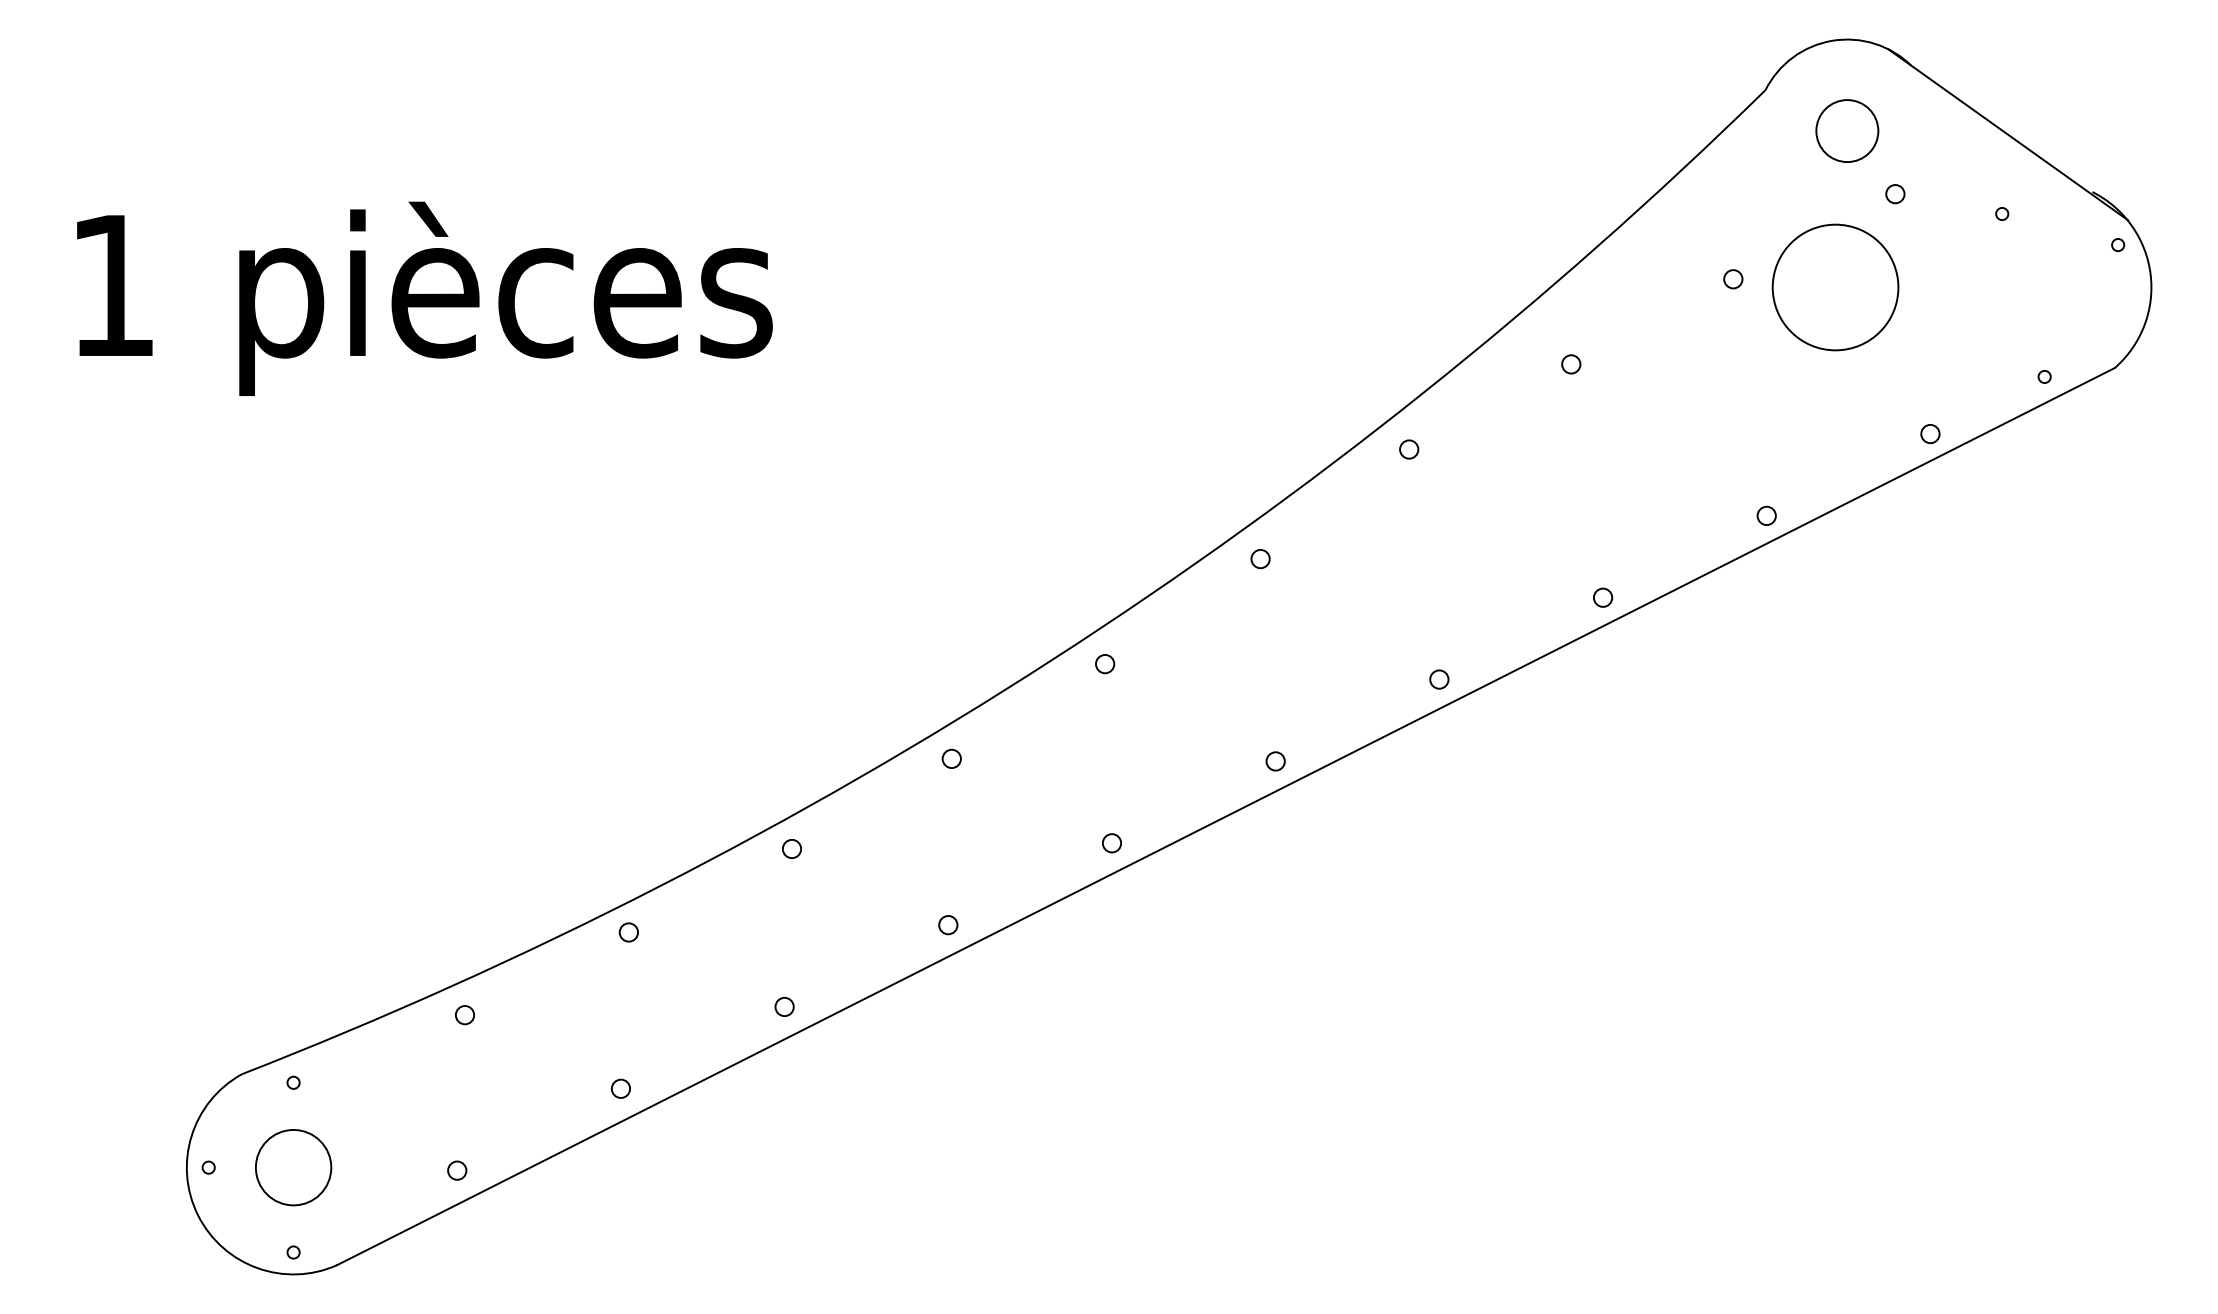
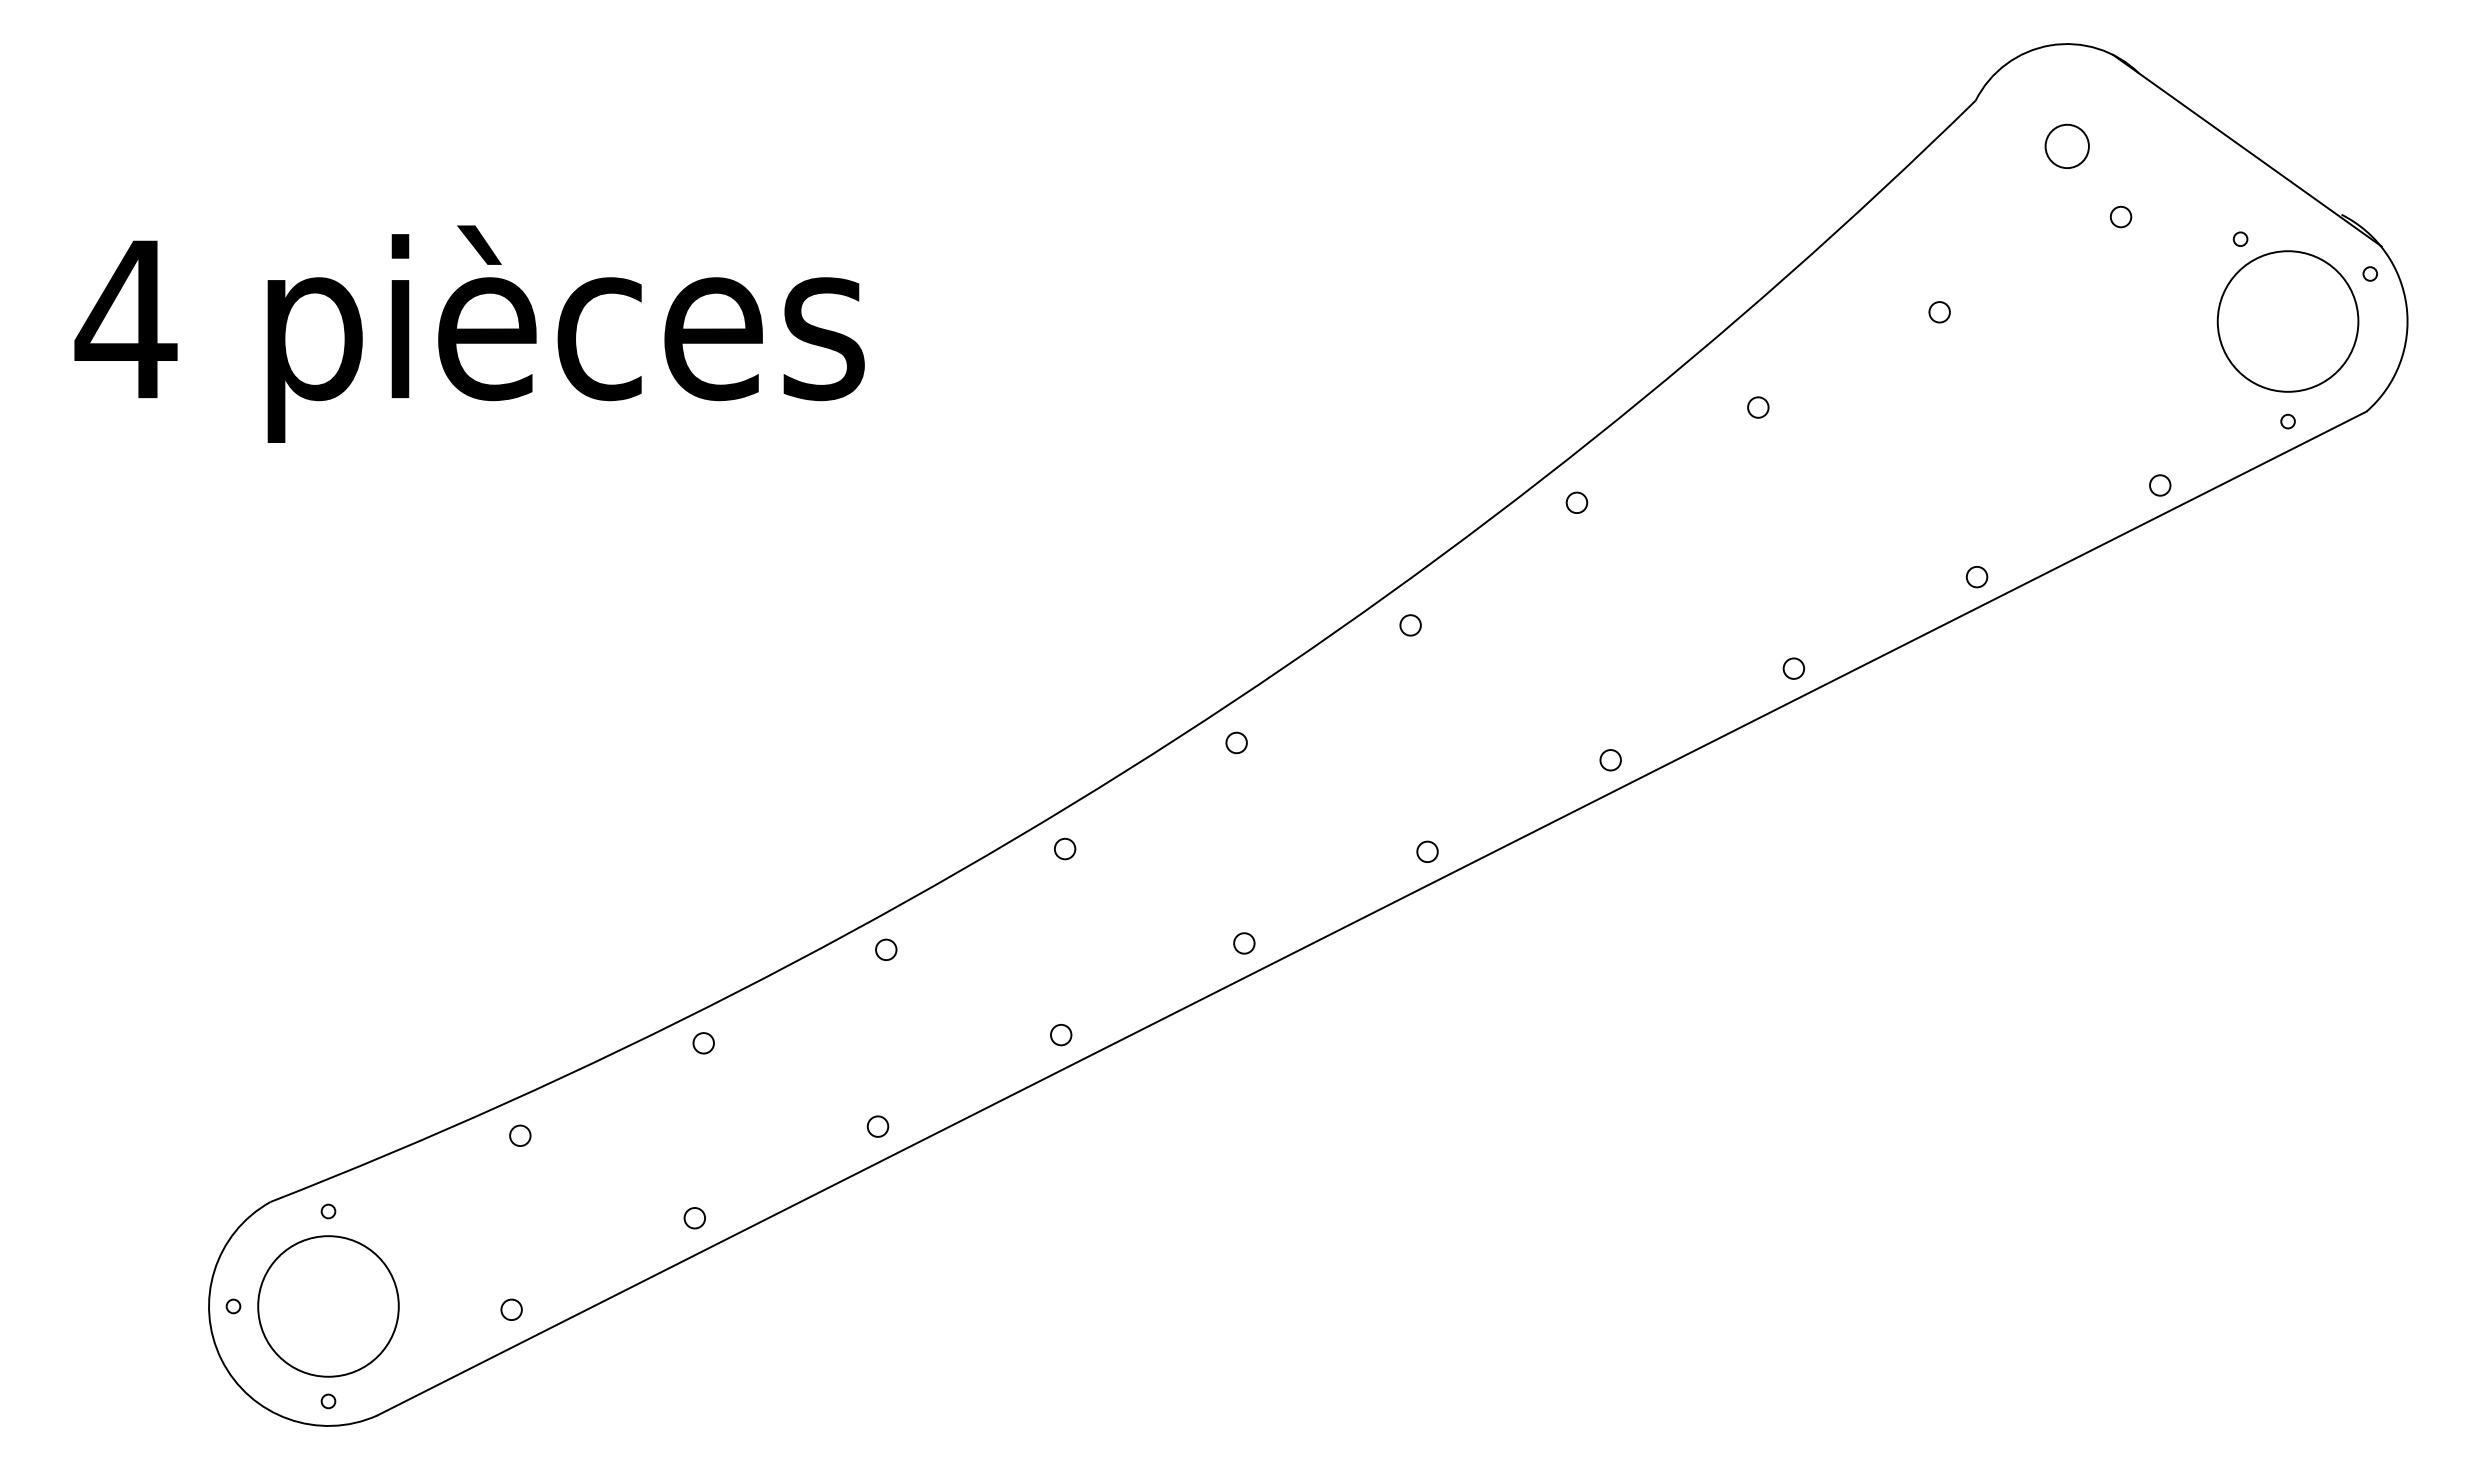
circle: (1846, 131) -> (2066, 146), size x0.62
text: (112, 285) -> (125, 319), 1 -> 4
circle: (1835, 287) -> (2287, 321), moved
circle: (293, 1167) -> (328, 1306), size x1.67

